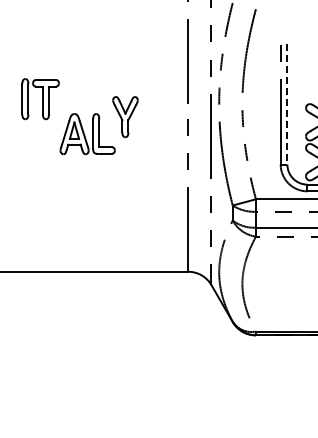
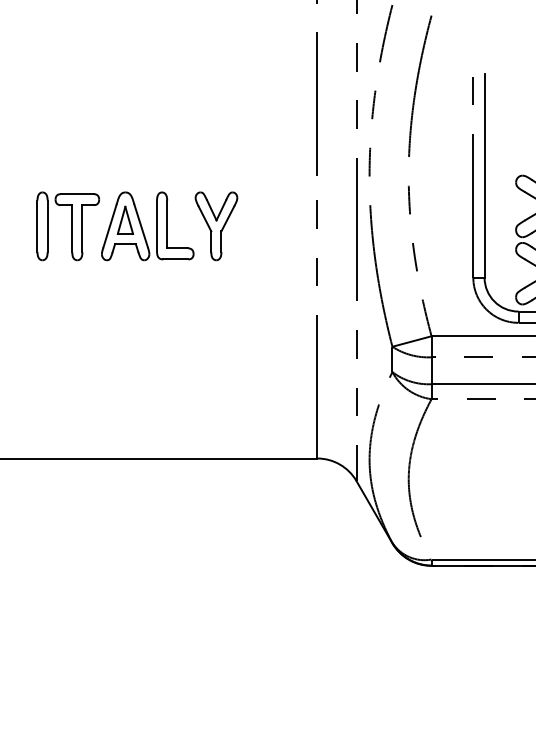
part: (40, 99) -> (68, 226), moved
line: (287, 104) -> (484, 176), dashed -> solid
part: (125, 117) -> (216, 226), moved

